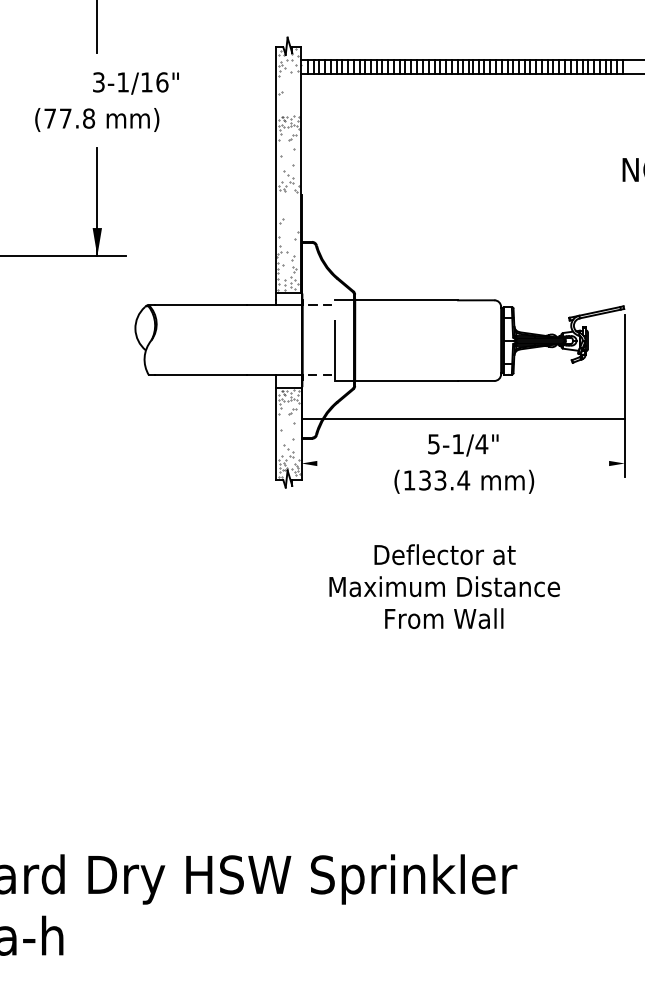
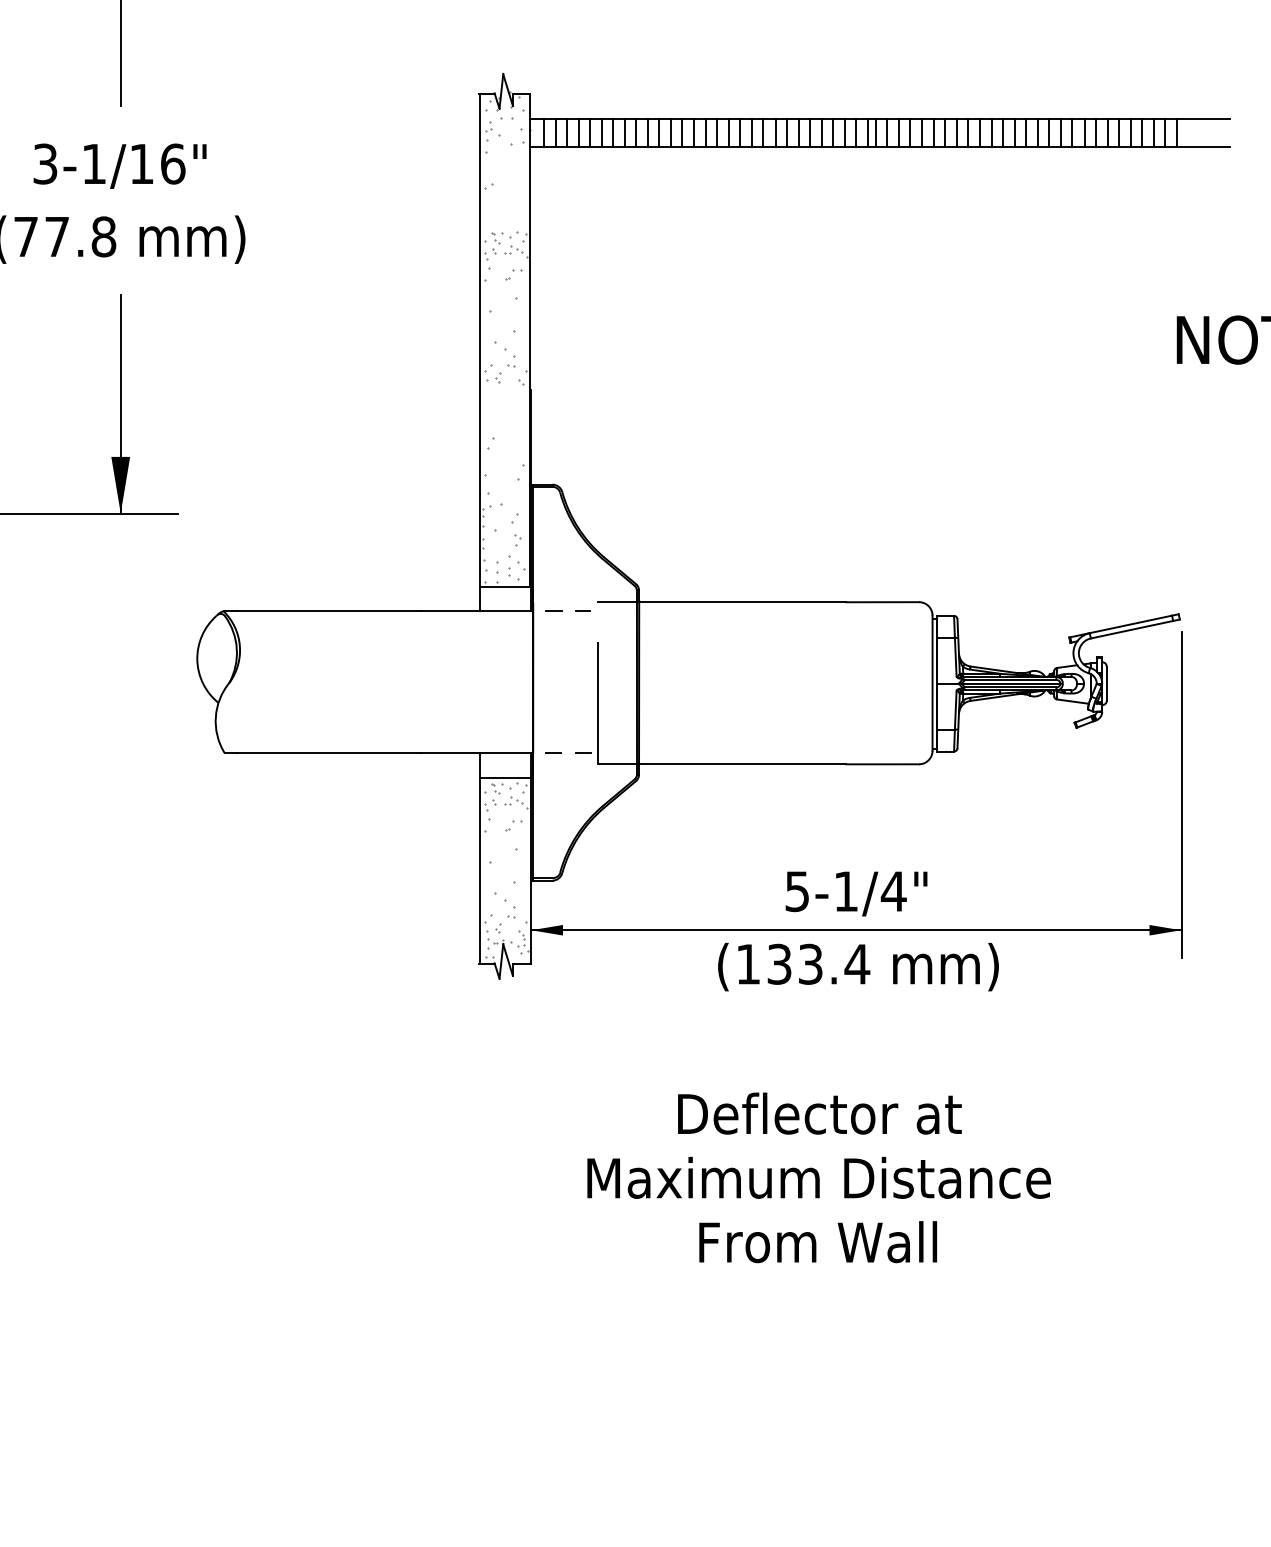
text: (135, 83) -> (119, 166), moved
line: (463, 418) -> (856, 930), moved

